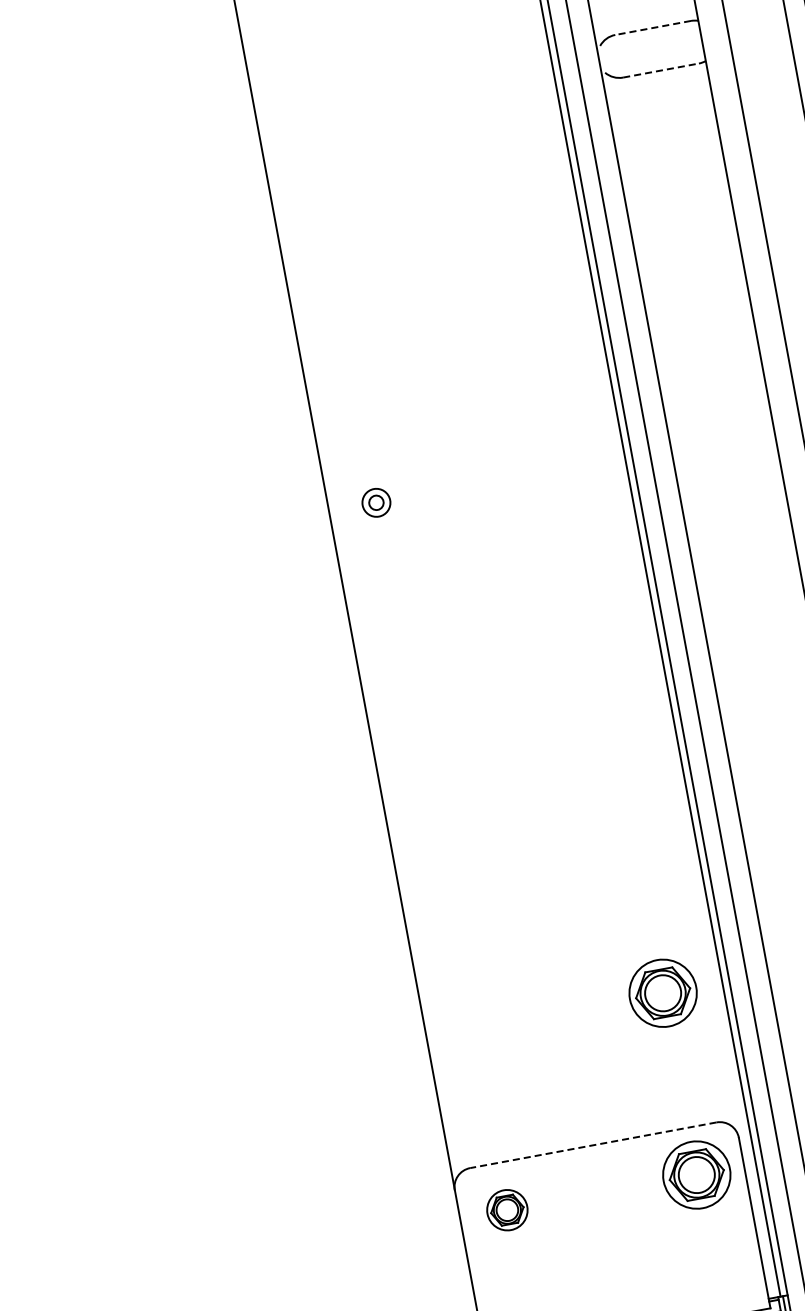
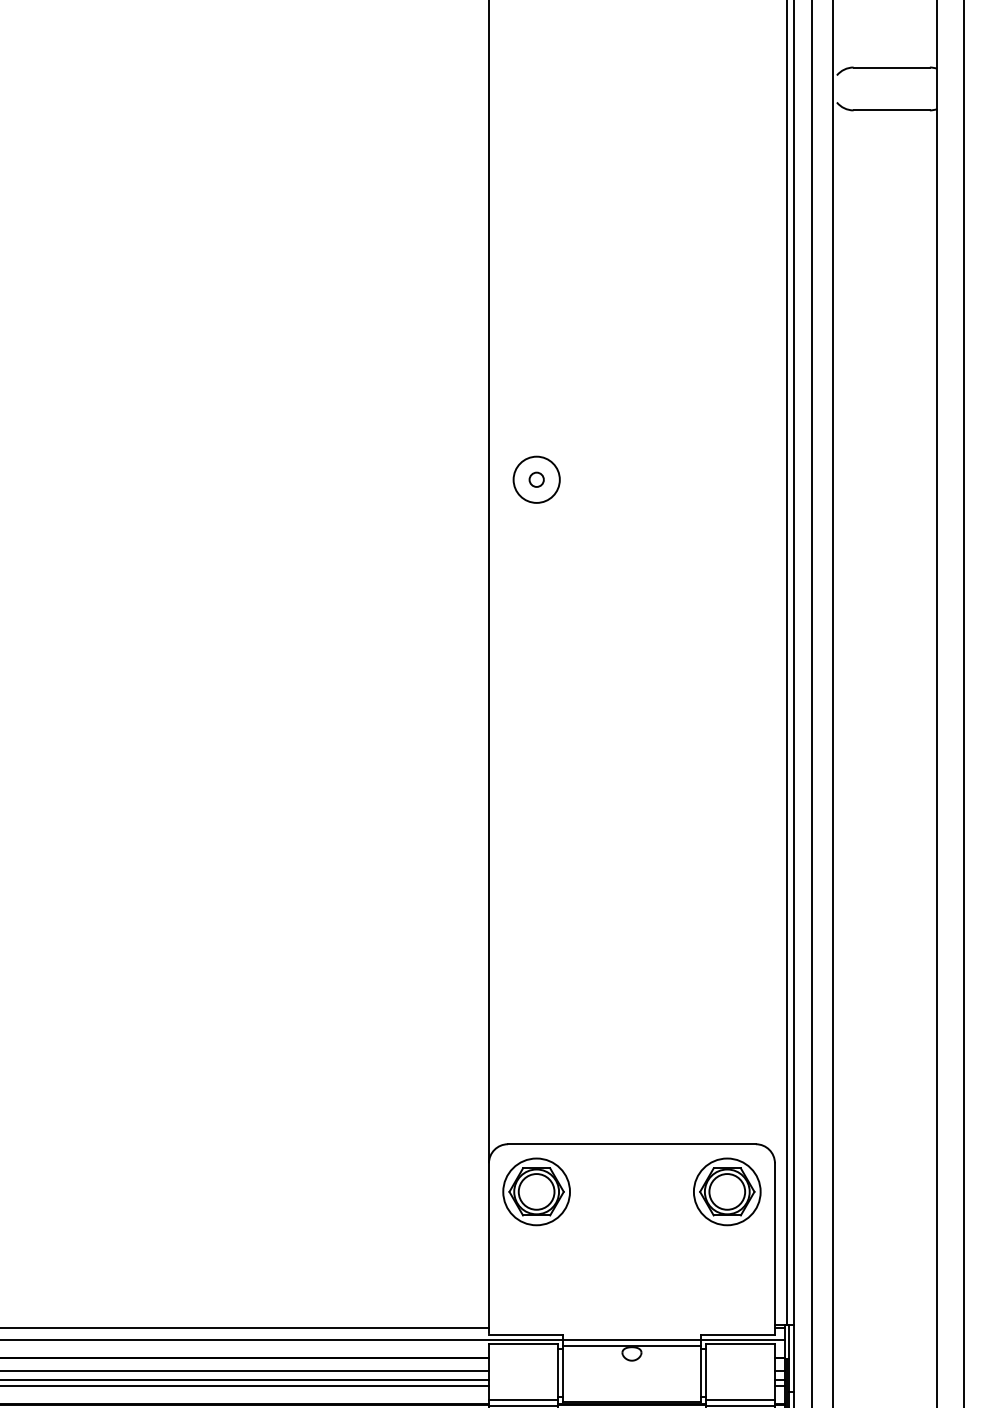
line: (652, 27) -> (891, 67), dashed -> solid
line: (661, 70) -> (892, 110), dashed -> solid
circle: (376, 502) -> (536, 479), size x1.67
part: (663, 992) -> (727, 1008), removed
line: (592, 1145) -> (631, 1144), dashed -> solid
part: (507, 1209) -> (536, 1191), size x1.67

